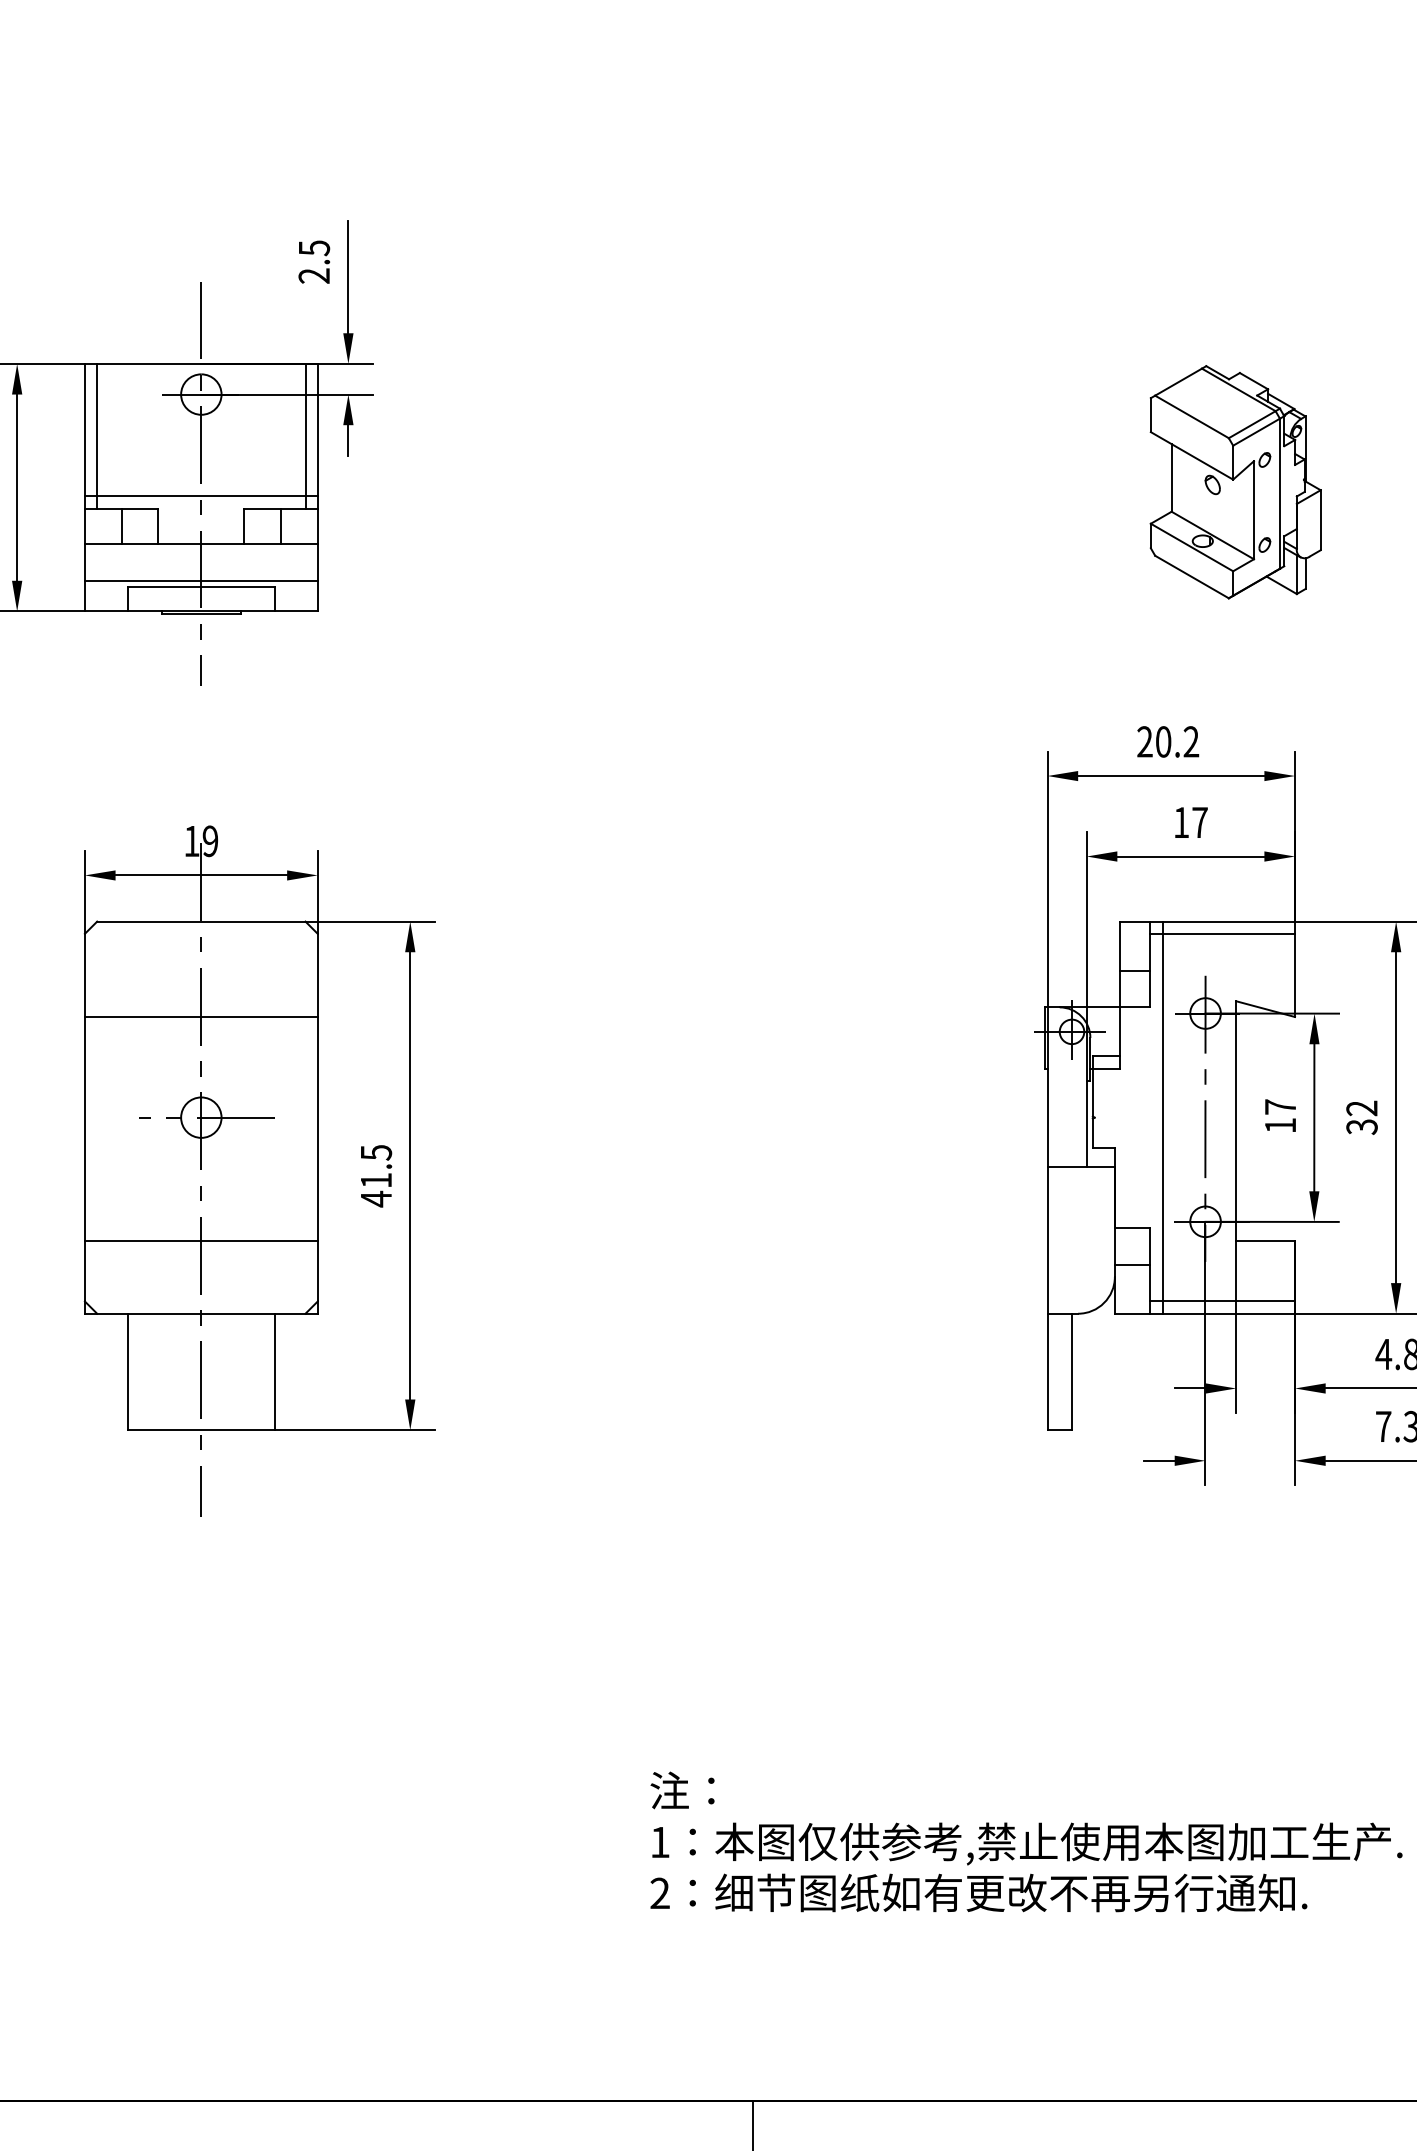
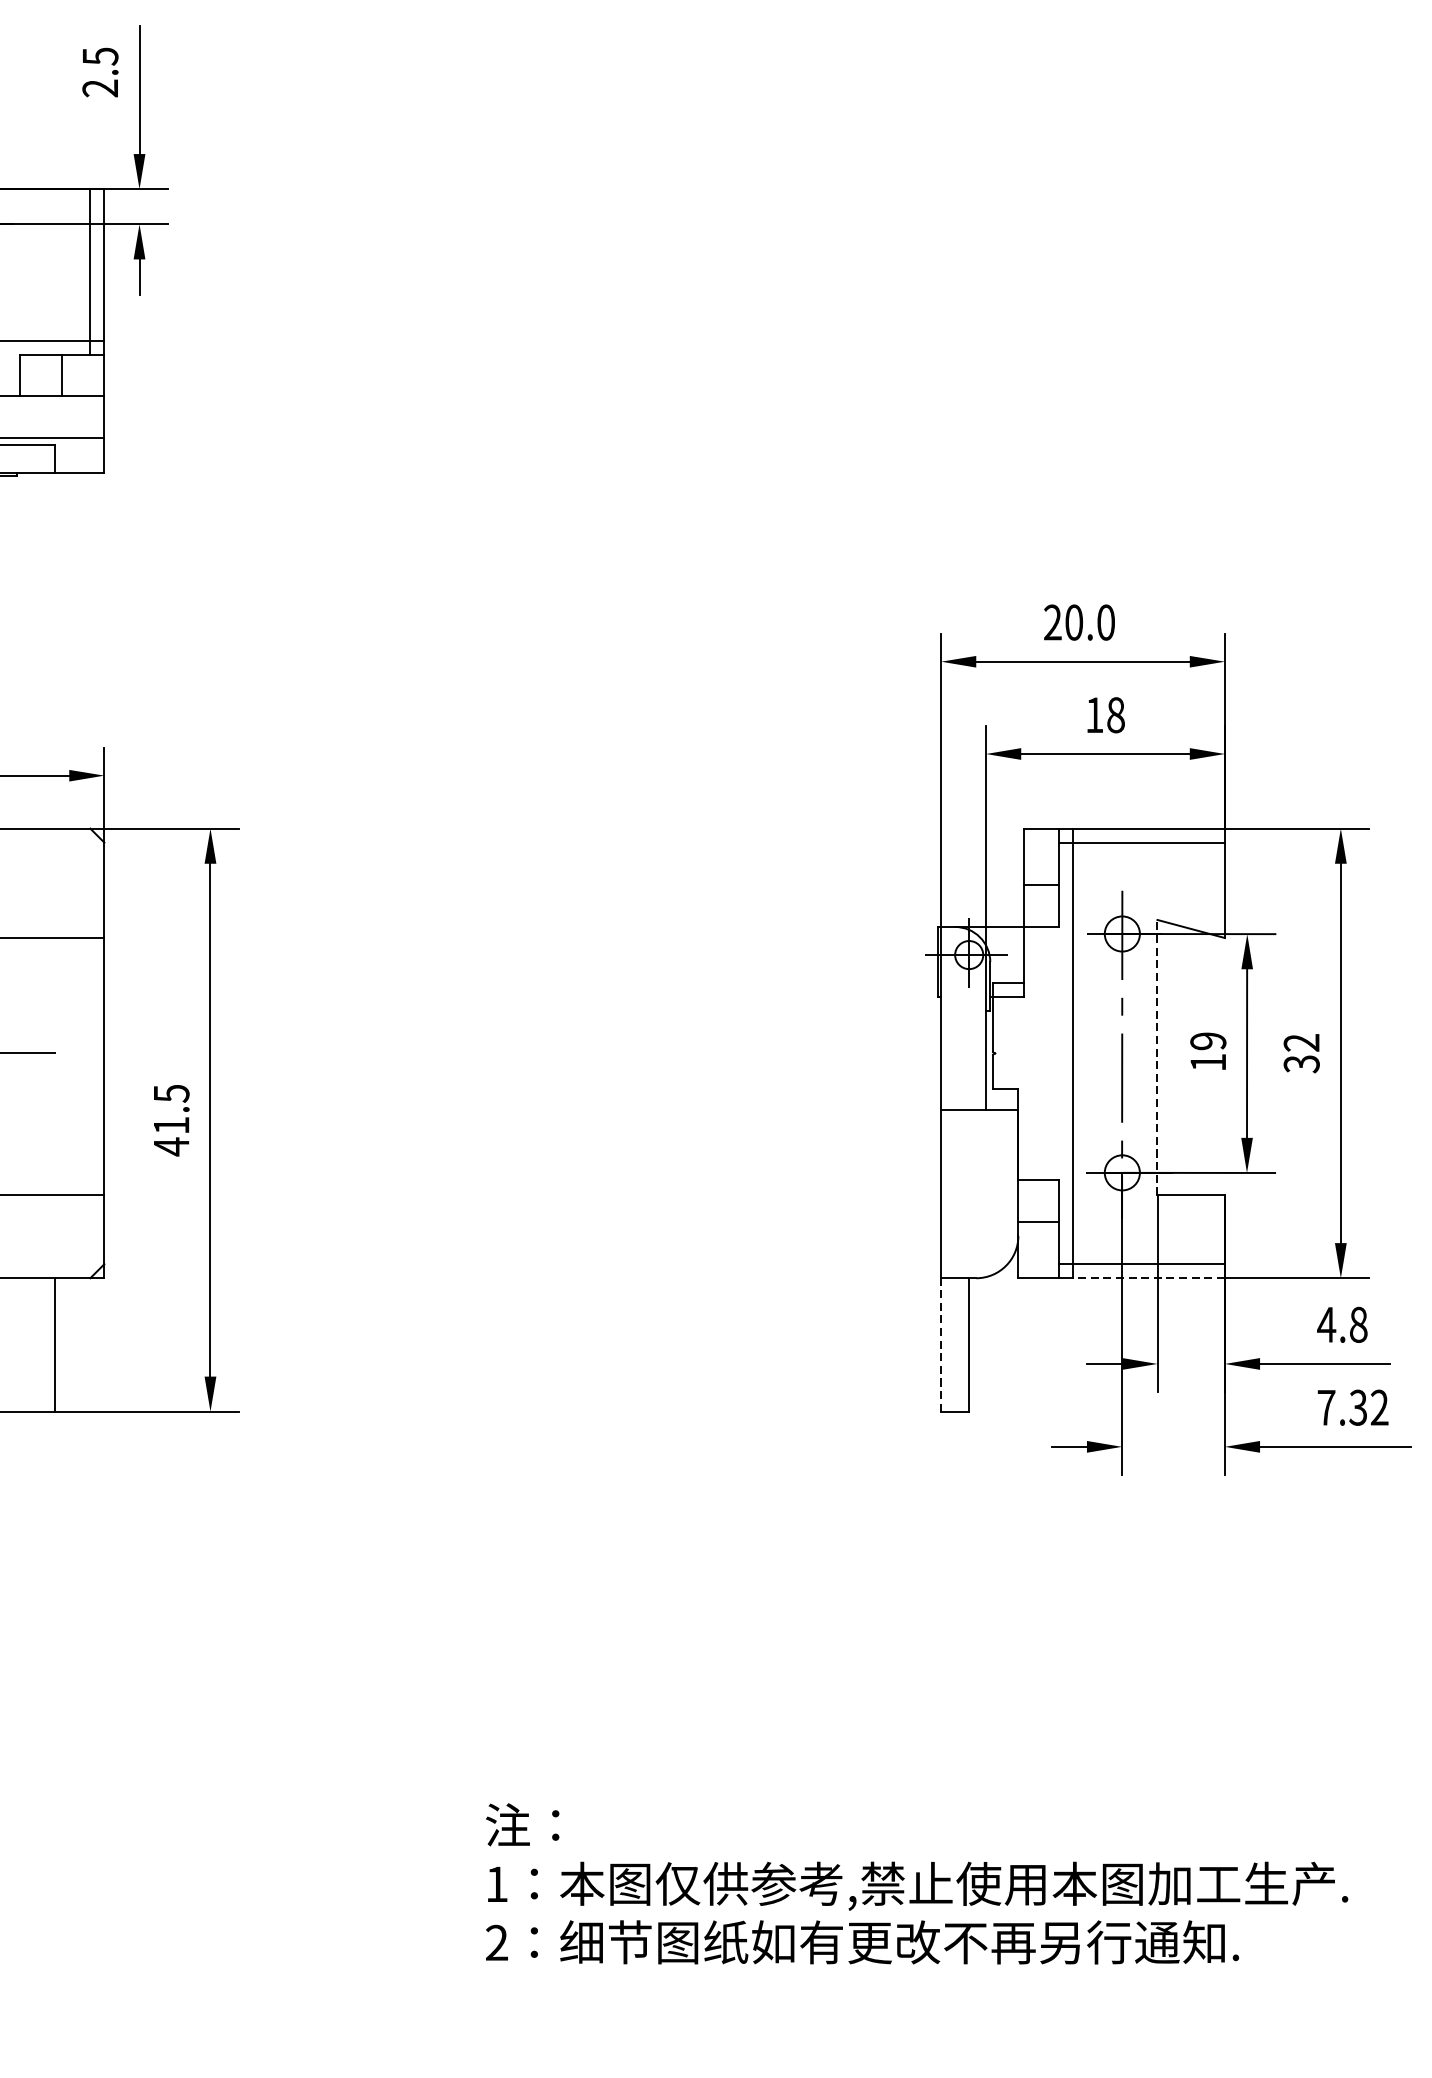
part: (1235, 482) -> (1156, 325), removed
text: (1191, 741) -> (1106, 622), 20.2 -> 20.0
text: (1199, 822) -> (1115, 714), 17 -> 18
text: (1280, 1106) -> (1208, 1040), 17 -> 19
line: (1236, 1120) -> (1157, 1056), solid -> dashed
line: (1228, 1313) -> (1148, 1277), solid -> dashed
line: (1047, 1371) -> (941, 1344), solid -> dashed

